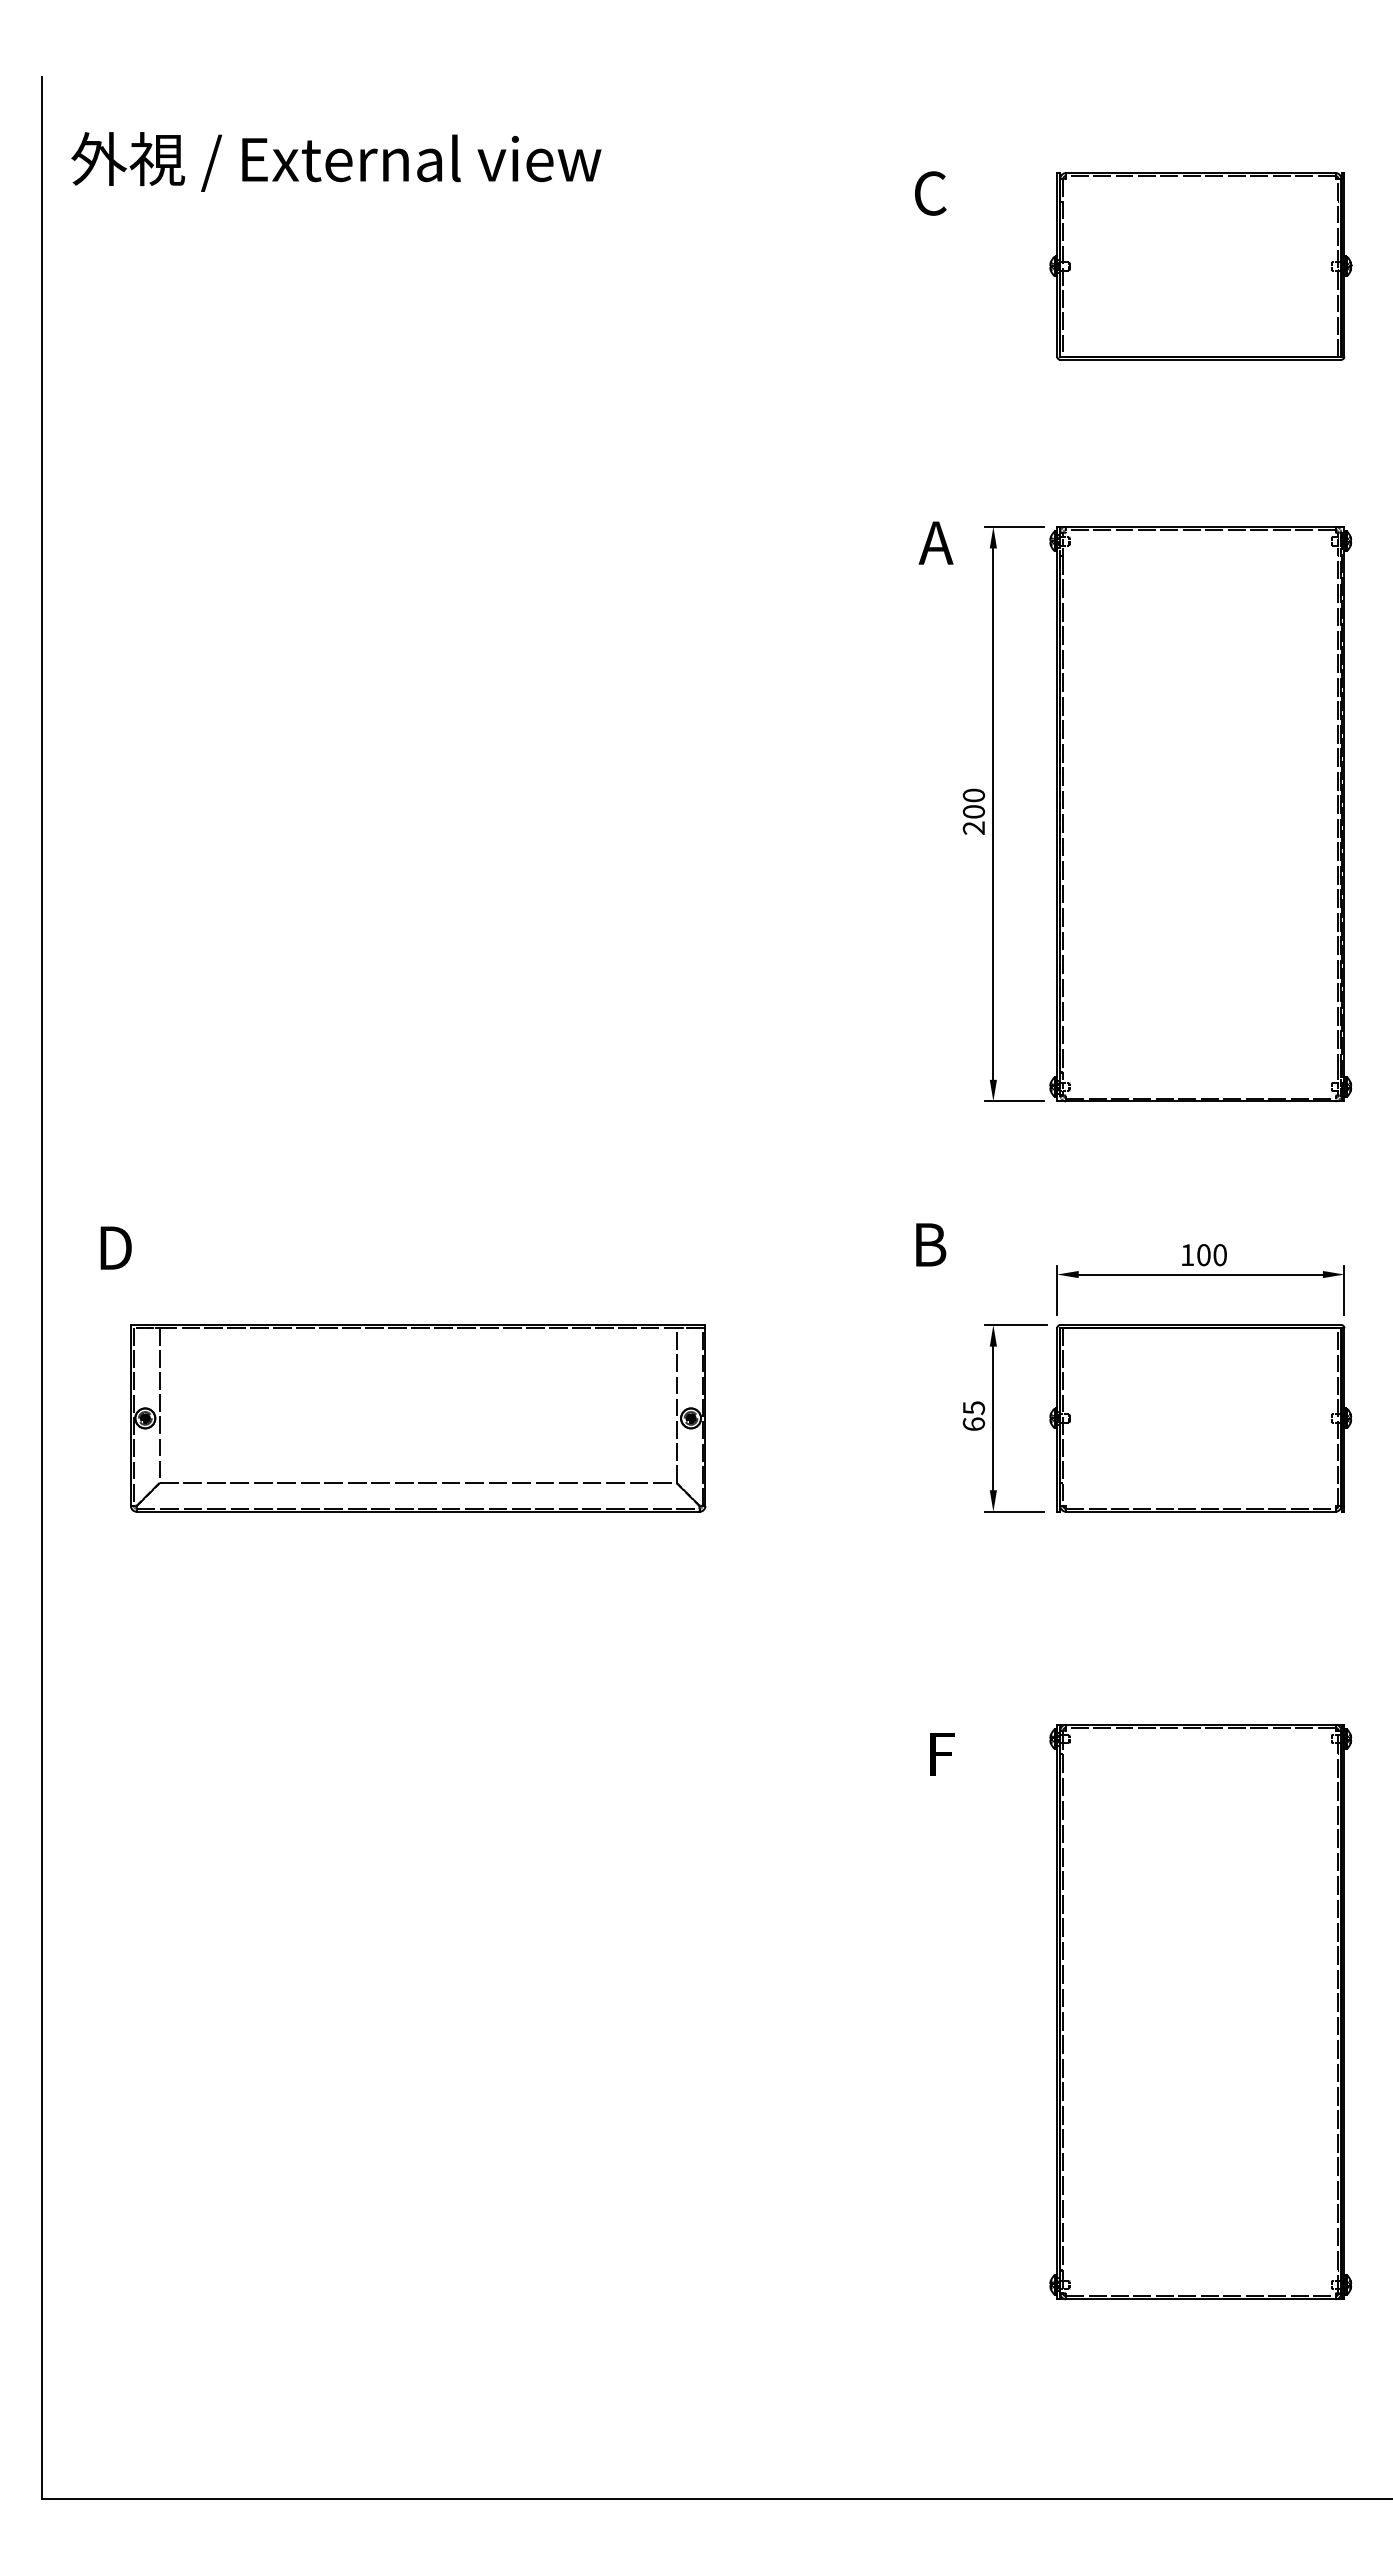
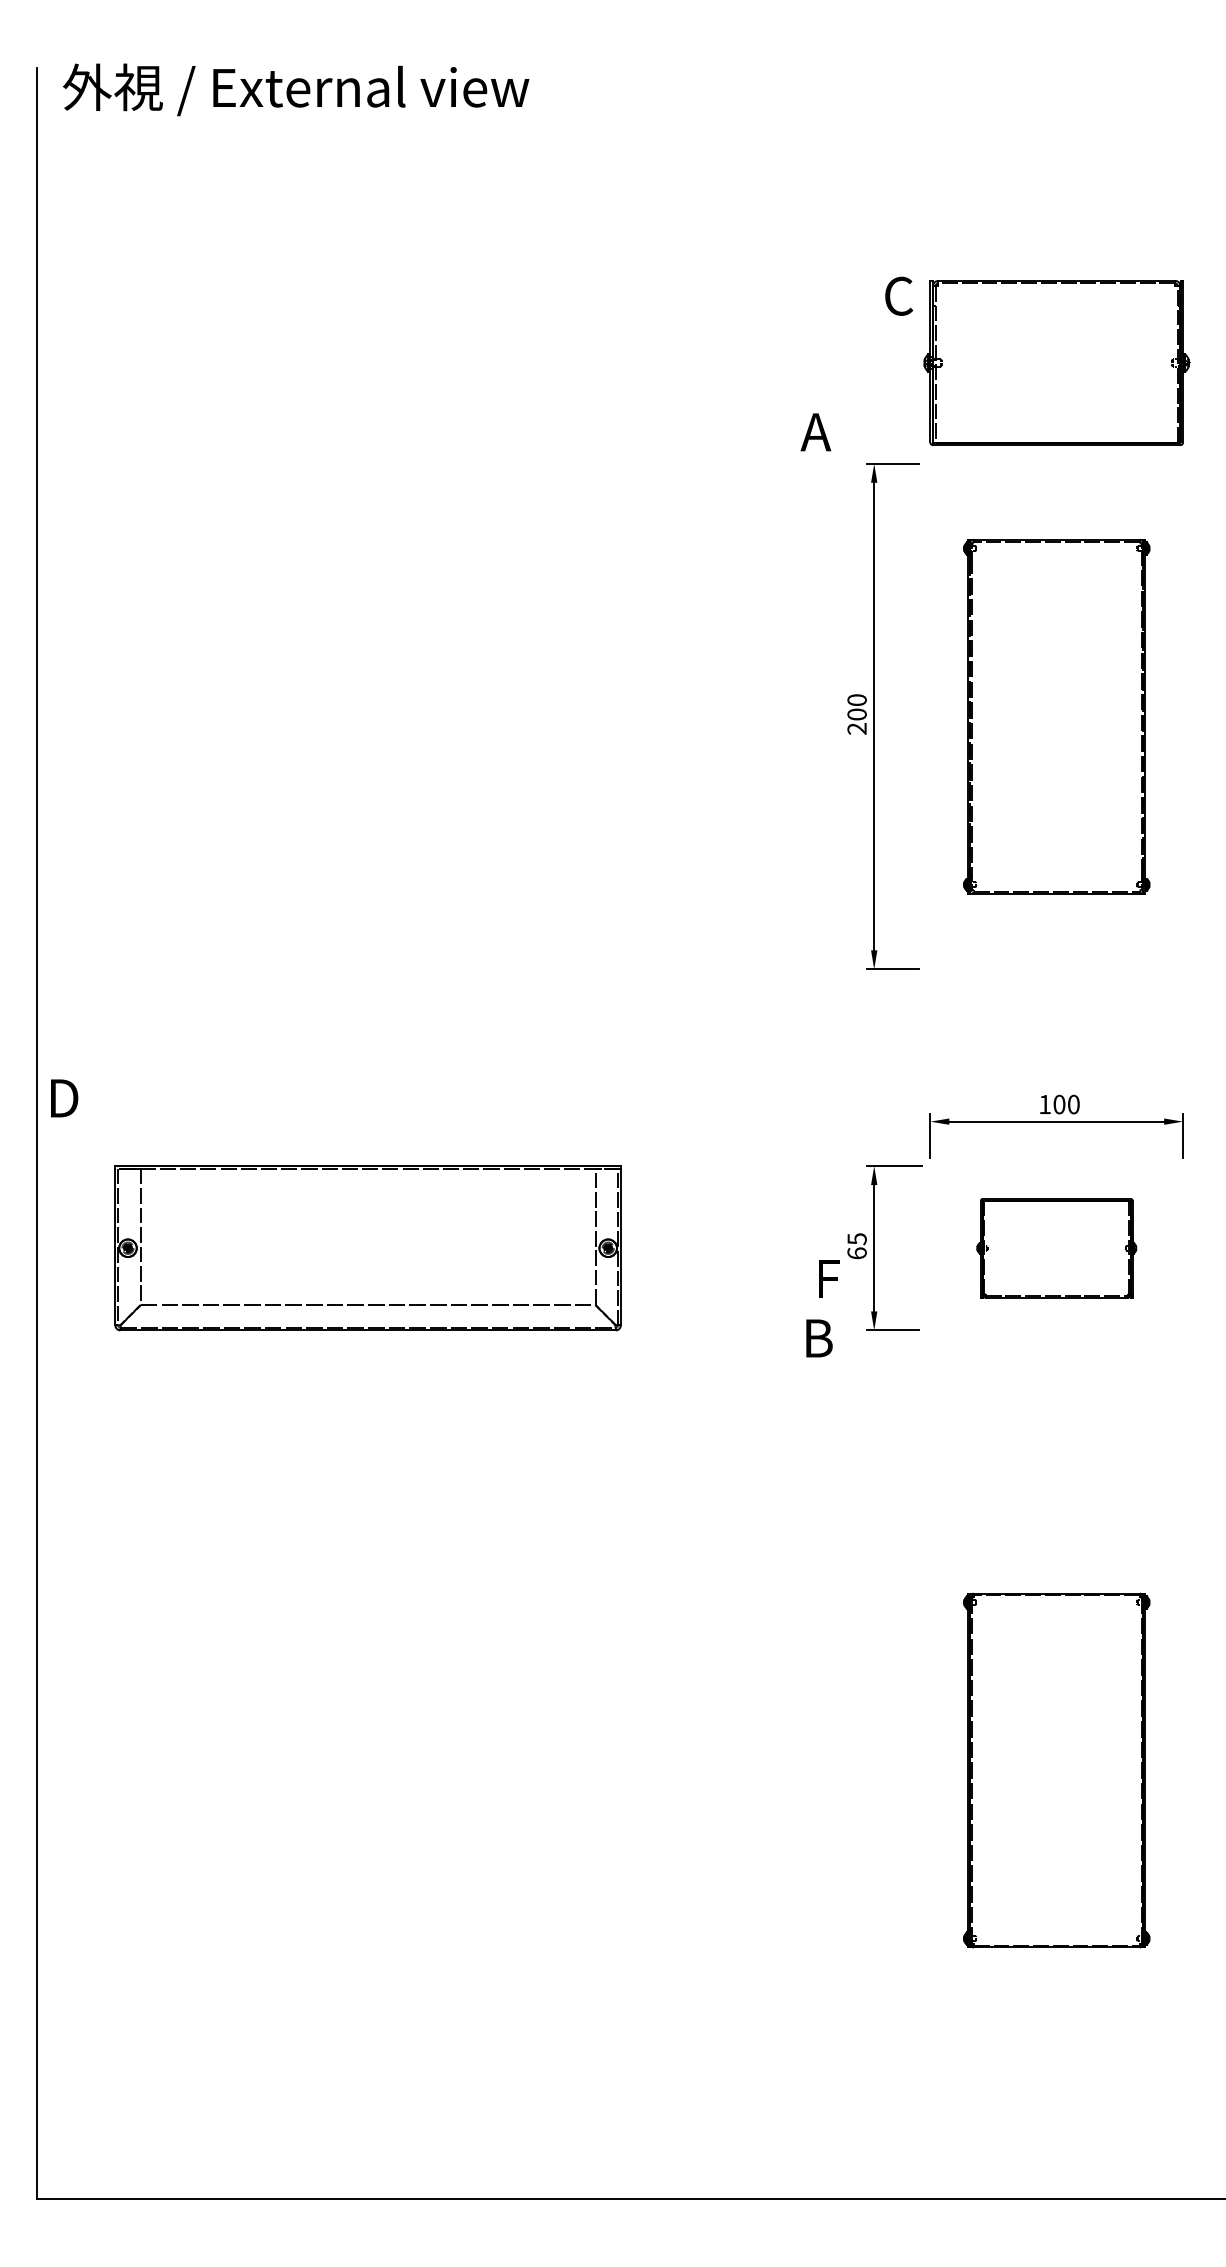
text: (336, 161) -> (296, 89), moved
text: (930, 193) -> (898, 296), moved
part: (1200, 266) -> (1056, 363), moved
text: (935, 542) -> (815, 431), moved
part: (1200, 814) -> (1056, 716), size x0.7
text: (931, 1244) -> (819, 1338), moved
text: (115, 1247) -> (63, 1097), moved
part: (1200, 1418) -> (1056, 1248), size x0.6
text: (942, 1754) -> (829, 1279), moved
part: (1200, 2011) -> (1056, 1770), size x0.7

